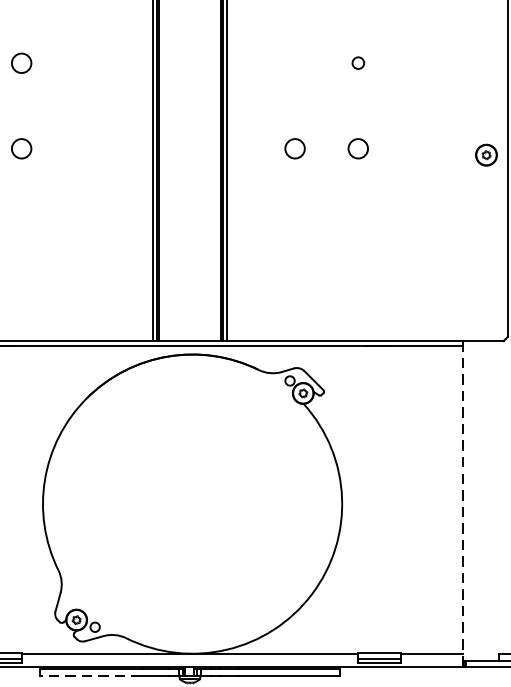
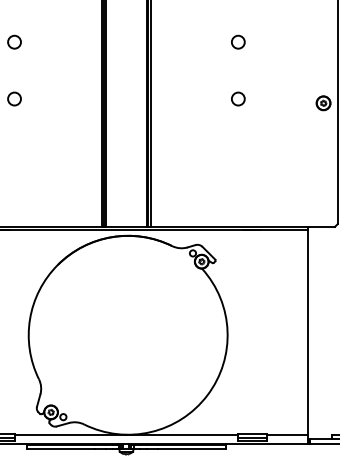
circle: (358, 62) -> (238, 41), size x1.67
circle: (295, 147) -> (196, 98), removed
line: (462, 501) -> (307, 333), dashed -> solid
line: (90, 675) -> (60, 449), dashed -> solid

